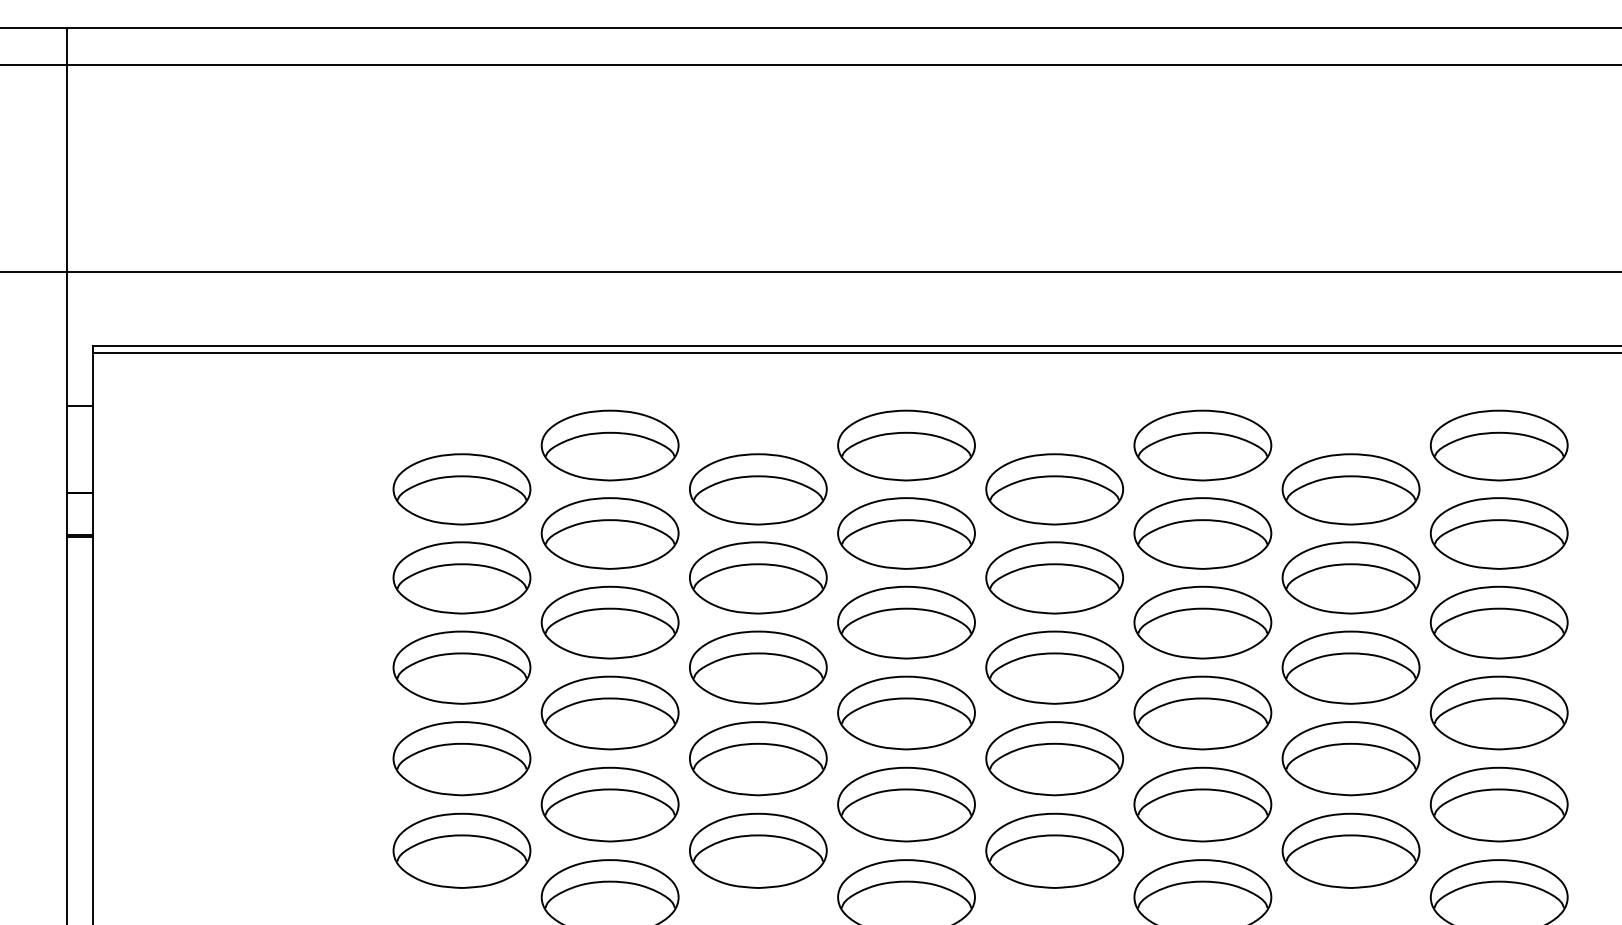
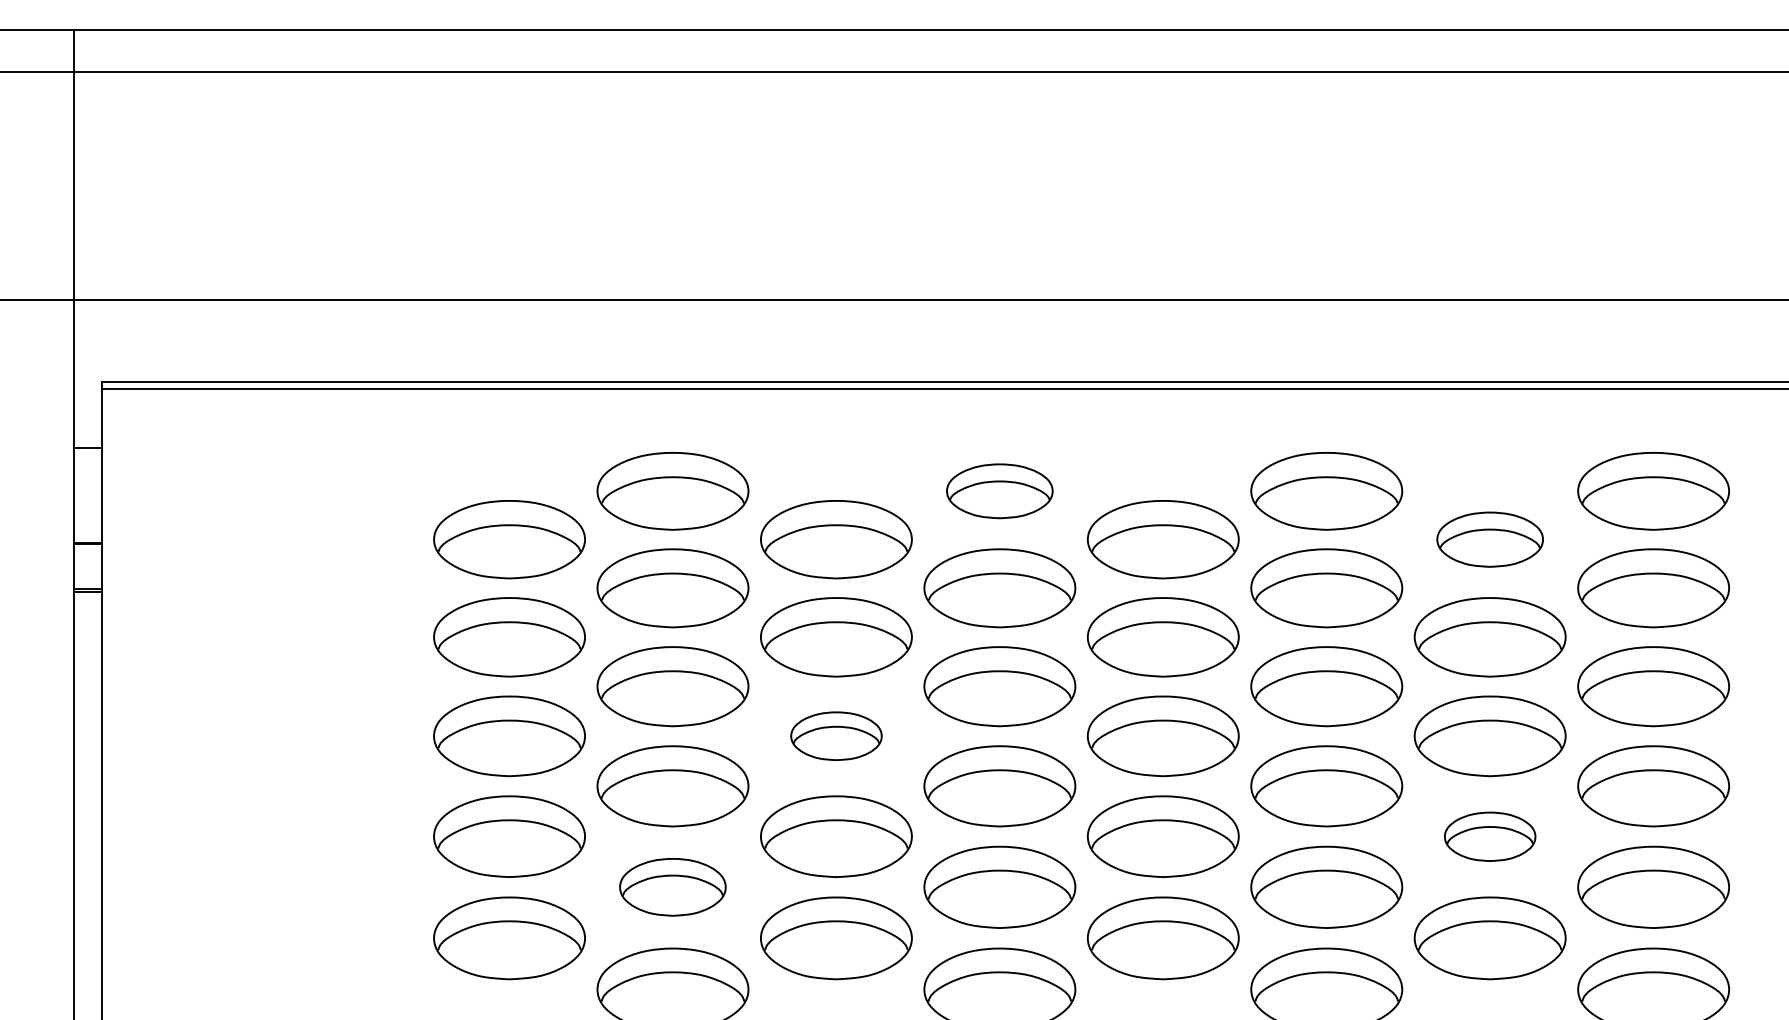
part: (906, 445) -> (999, 491), size x0.7
part: (1350, 489) -> (1489, 539), size x0.7
part: (758, 667) -> (836, 736), size x0.6
part: (1350, 758) -> (1489, 836), size x0.6
part: (609, 804) -> (672, 887), size x0.7

